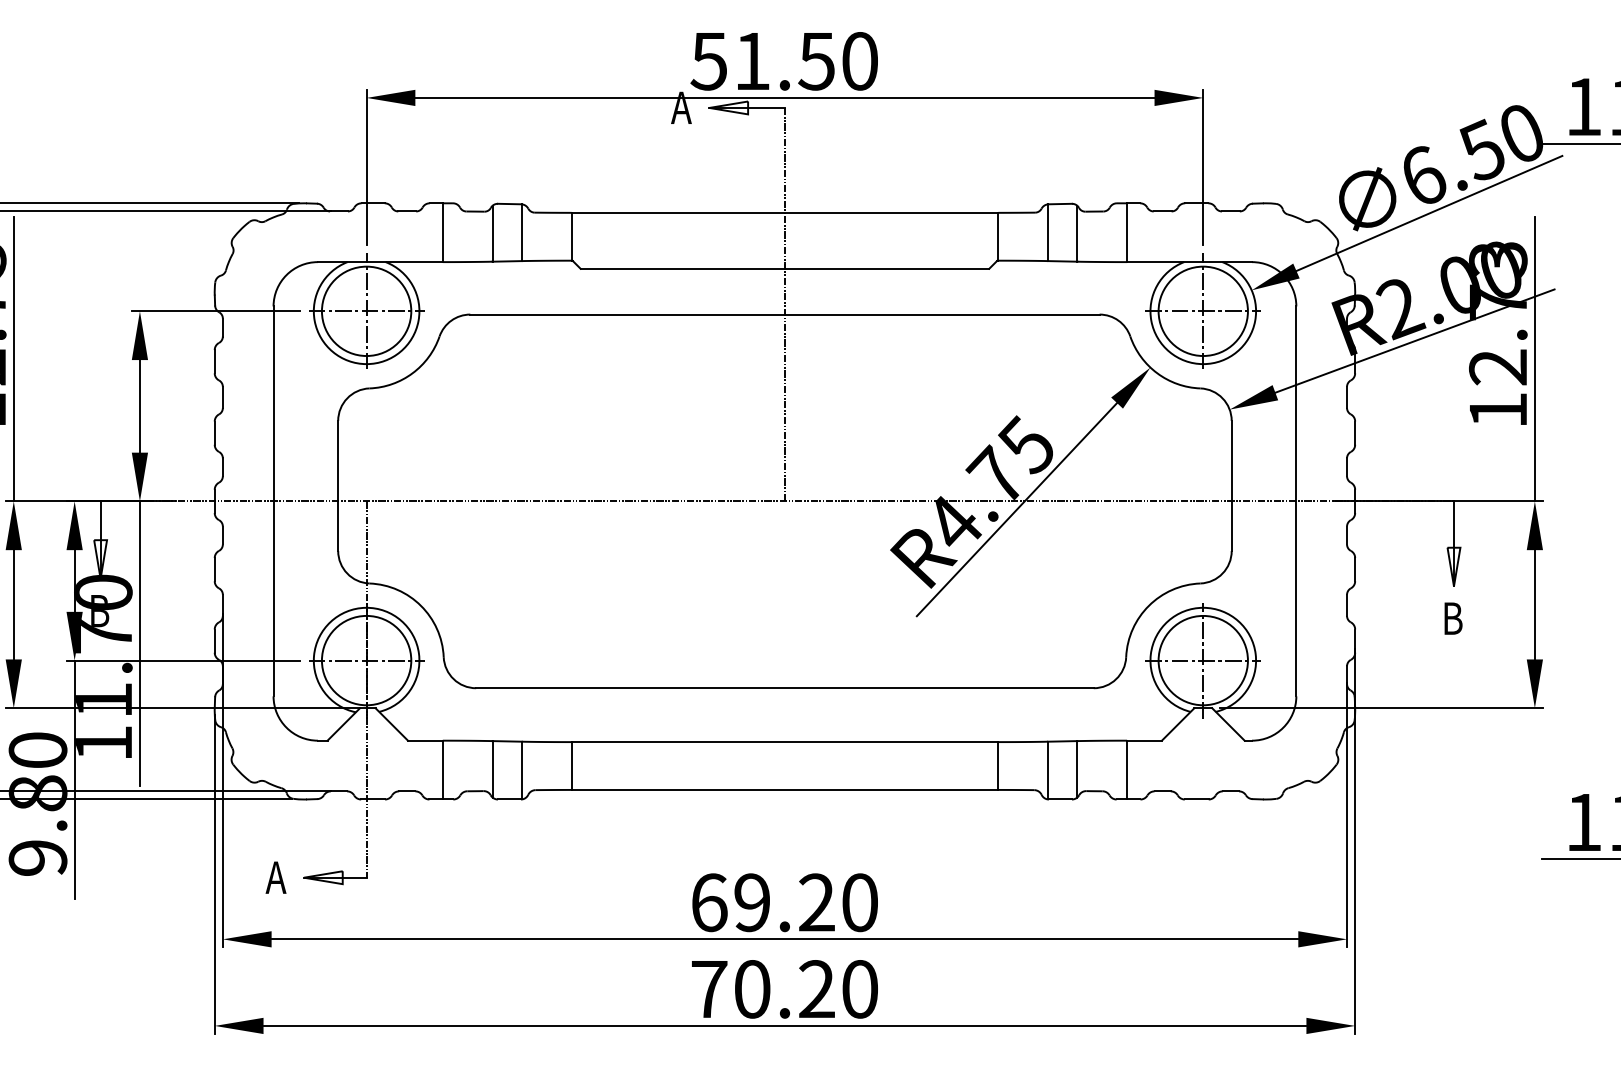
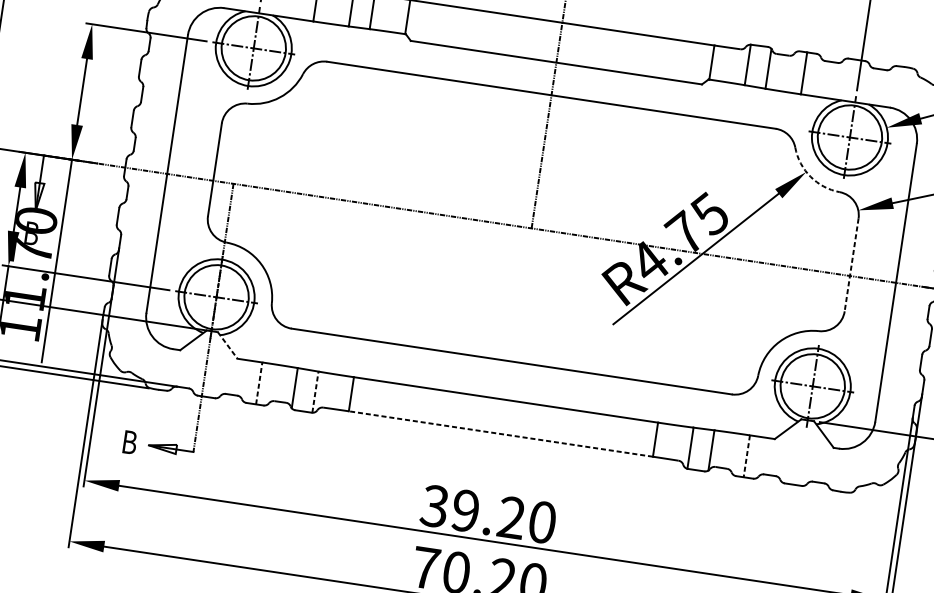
arc: (1157, 373) -> (810, 176), solid -> dashed
line: (1231, 486) -> (851, 265), solid -> dashed
line: (391, 724) -> (227, 345), solid -> dashed
line: (442, 769) -> (259, 382), solid -> dashed
line: (521, 770) -> (315, 392), solid -> dashed
line: (1127, 770) -> (747, 456), solid -> dashed
line: (784, 789) -> (500, 433), solid -> dashed
text: (275, 877) -> (128, 442), A -> B
text: (708, 902) -> (434, 506), 69.20 -> 39.20

